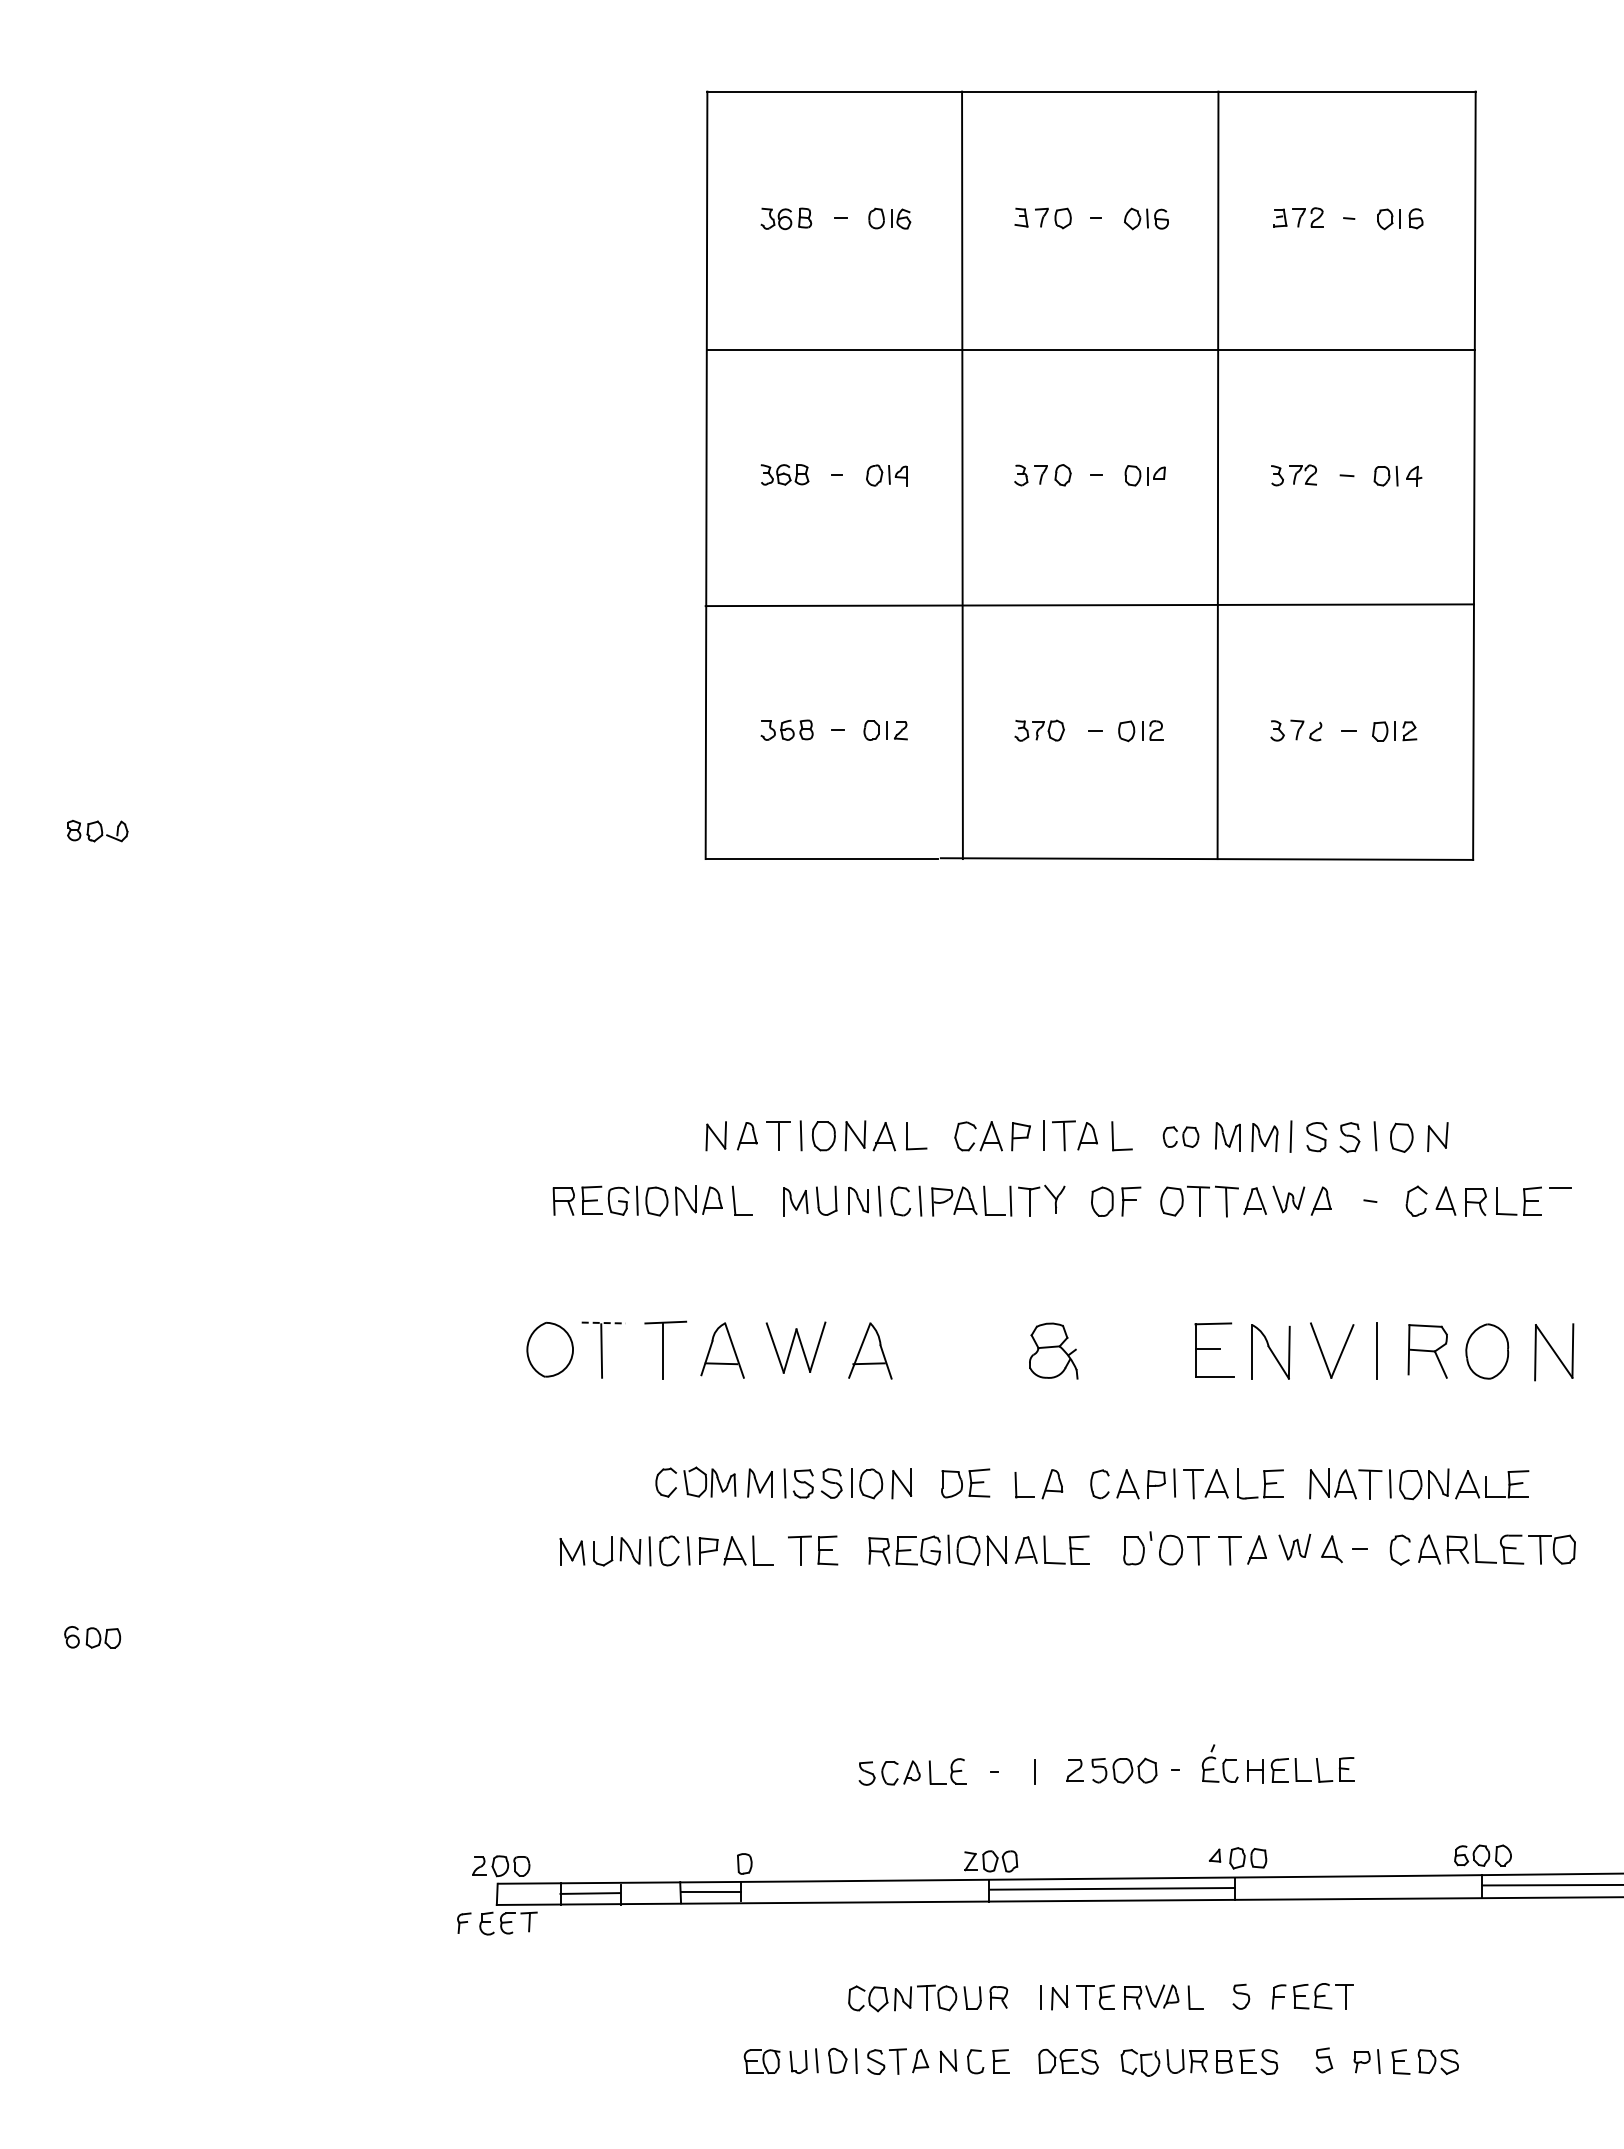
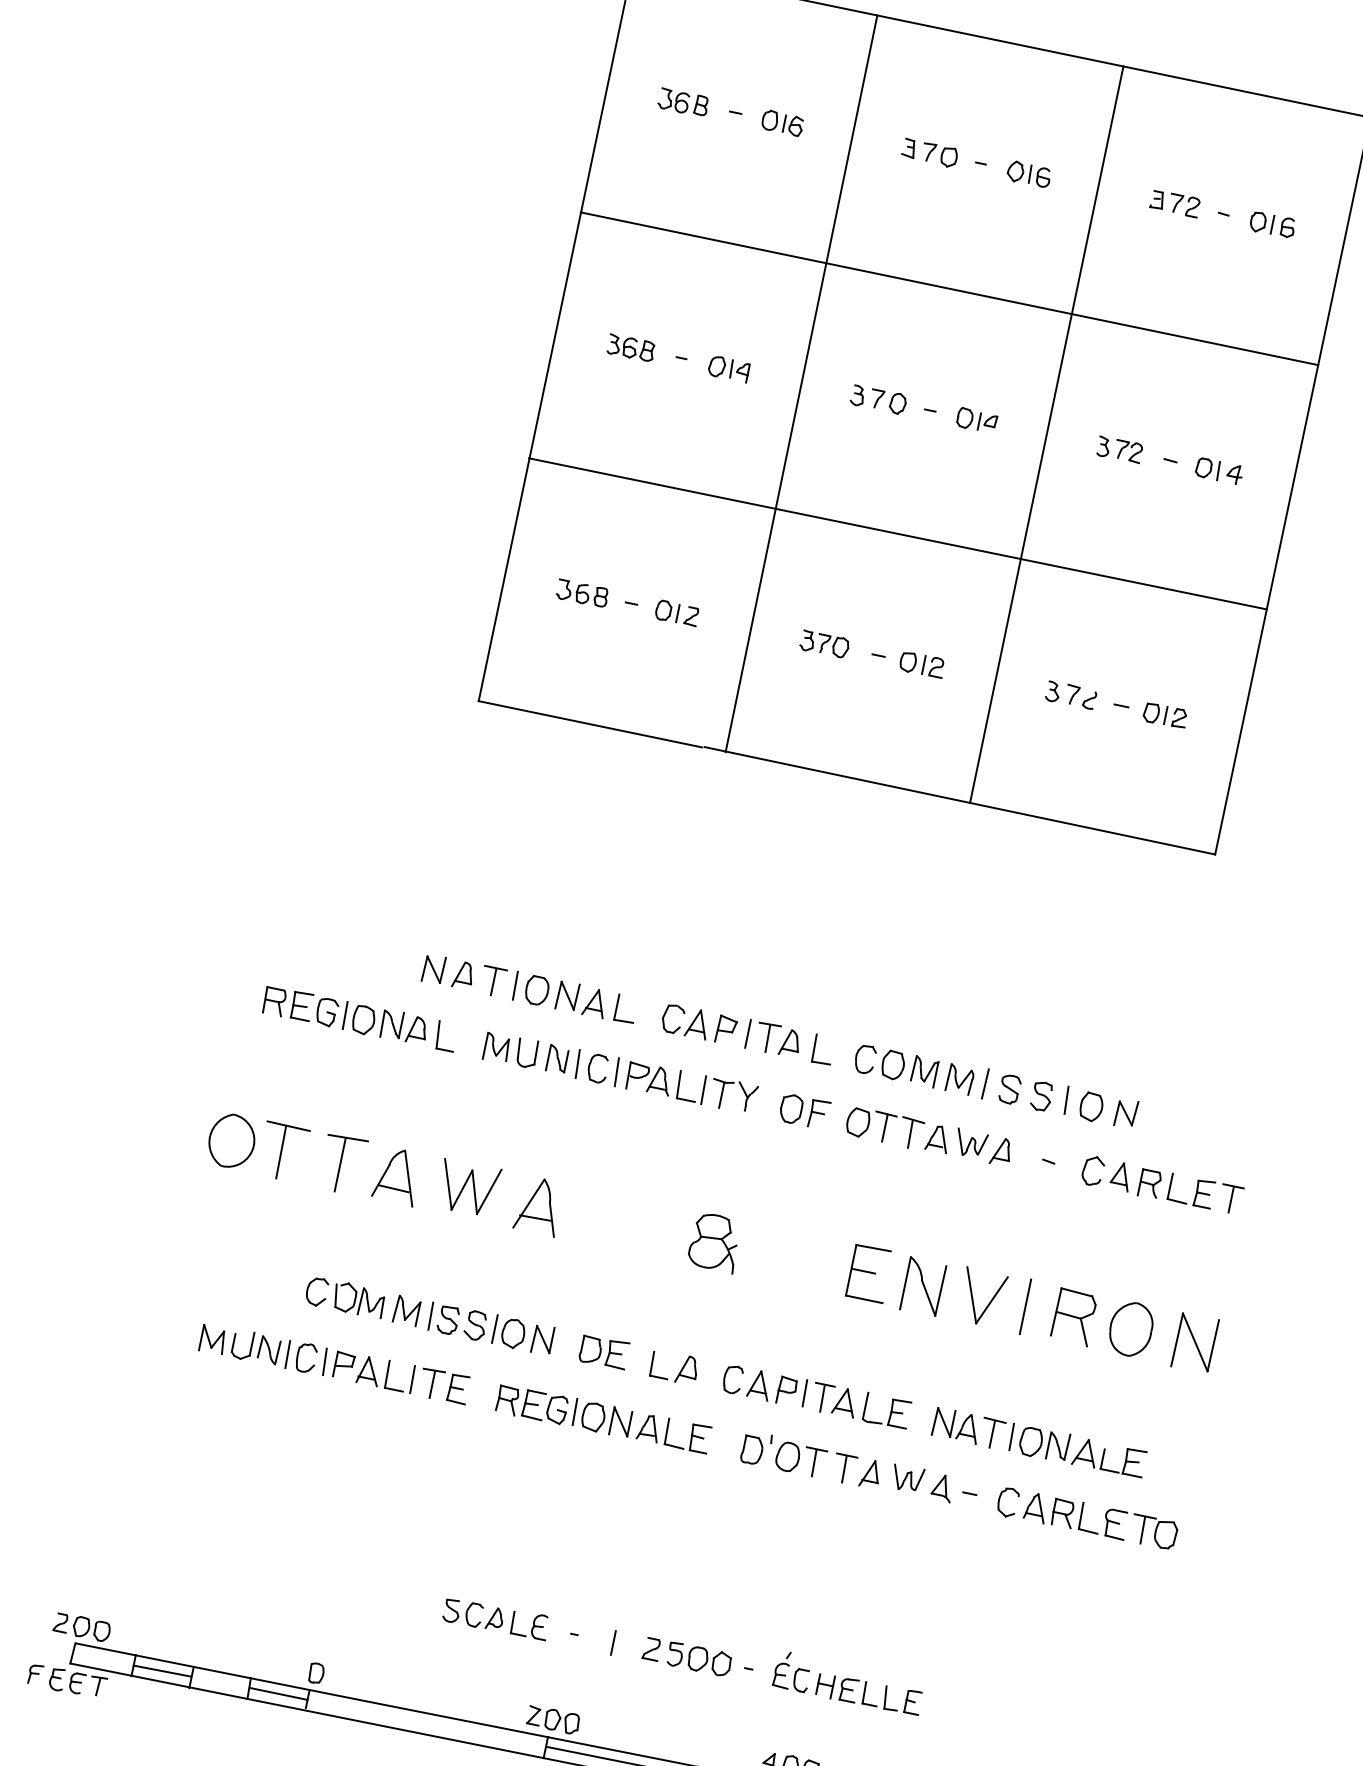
part: (1180, 1137) -> (879, 1062), size x1.43
line: (1560, 1201) -> (1231, 1199), added
line: (604, 1323) -> (289, 1126), dashed -> solid
line: (779, 1550) -> (412, 1379), added

